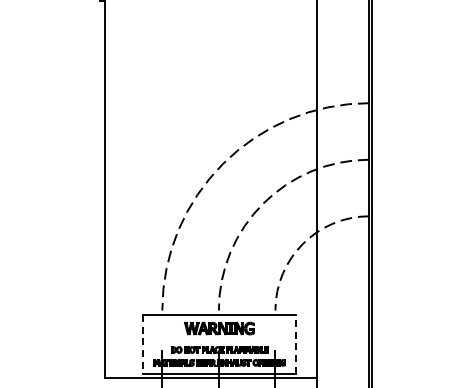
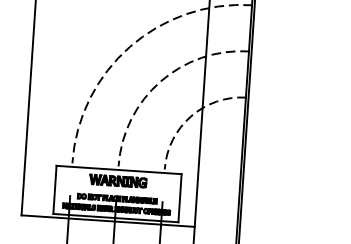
line: (296, 343) -> (180, 197), dashed -> solid
line: (143, 344) -> (55, 190), dashed -> solid

